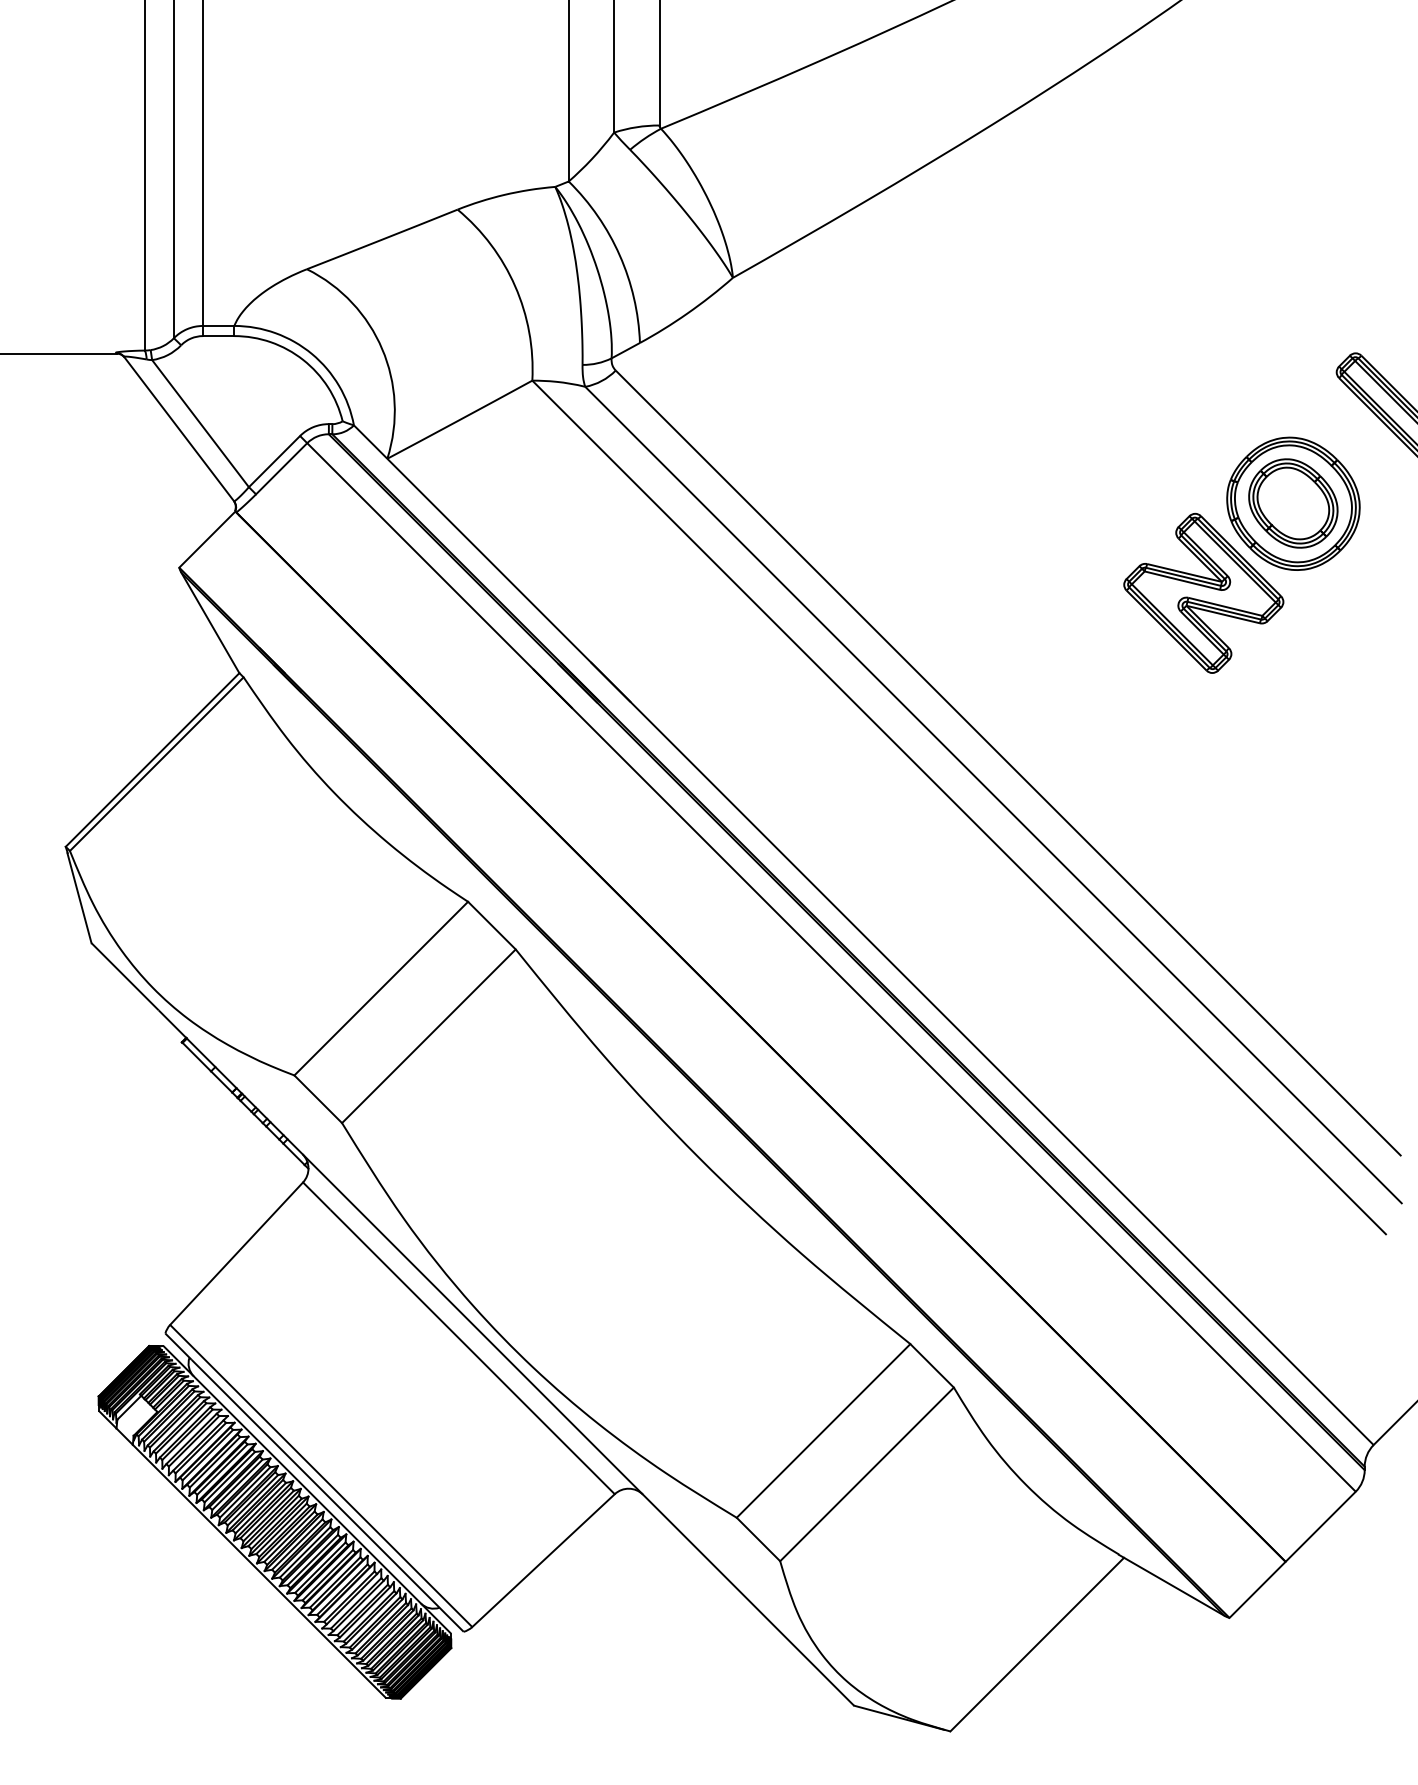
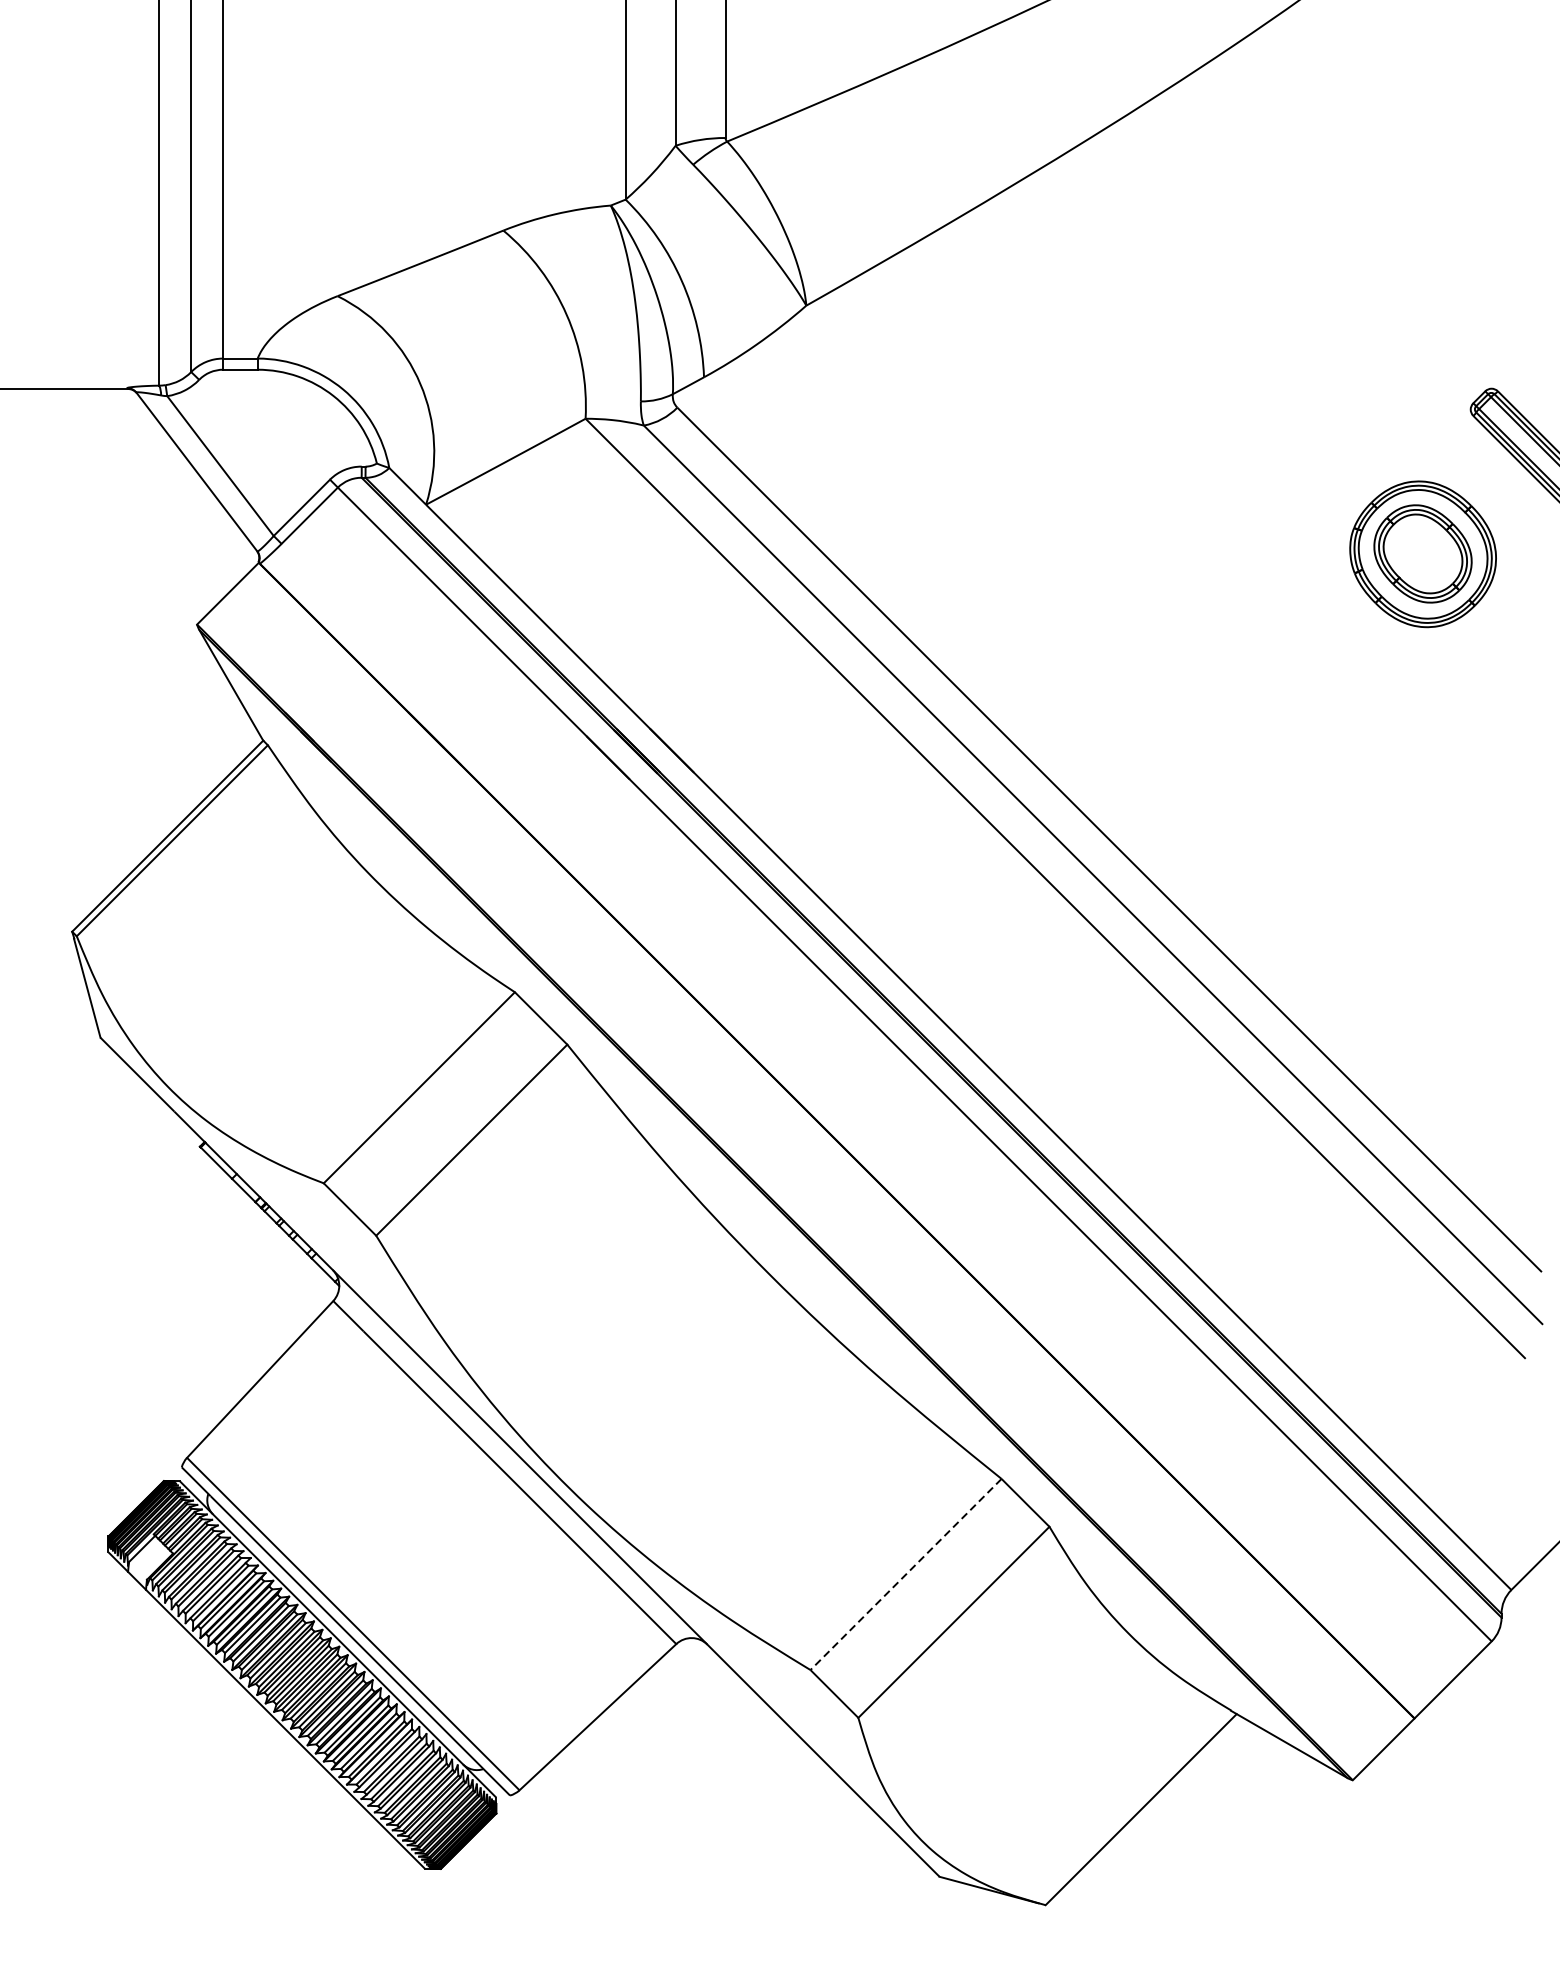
part: (1203, 592) -> (1324, 651), removed
line: (823, 1430) -> (905, 1574), solid -> dashed

